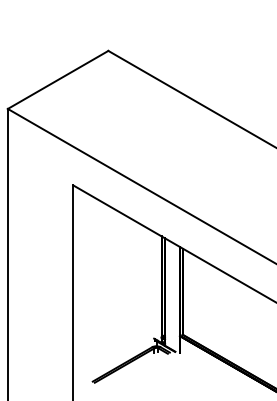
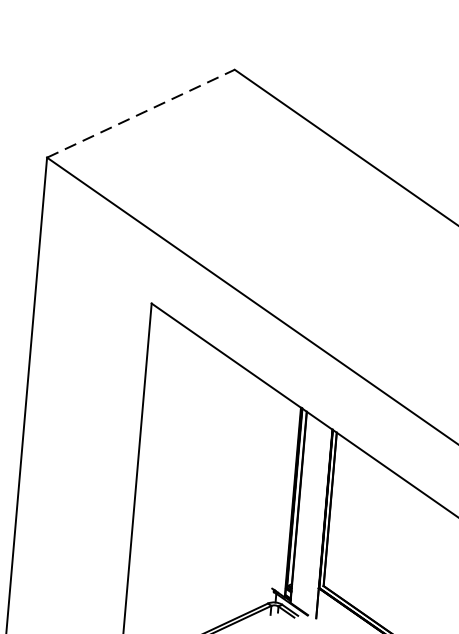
line: (58, 79) -> (141, 112), solid -> dashed

